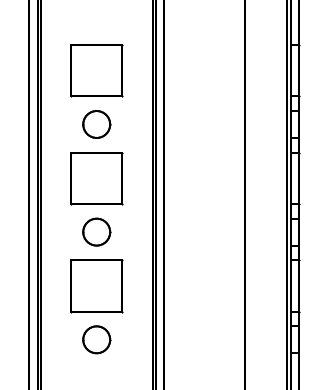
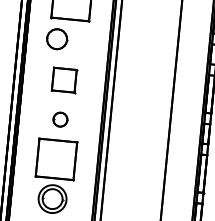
part: (96, 124) -> (56, 39), moved
part: (96, 178) -> (64, 80), size x0.6
part: (96, 231) -> (60, 119), size x0.7
circle: (96, 339) -> (52, 198), size x1.4

